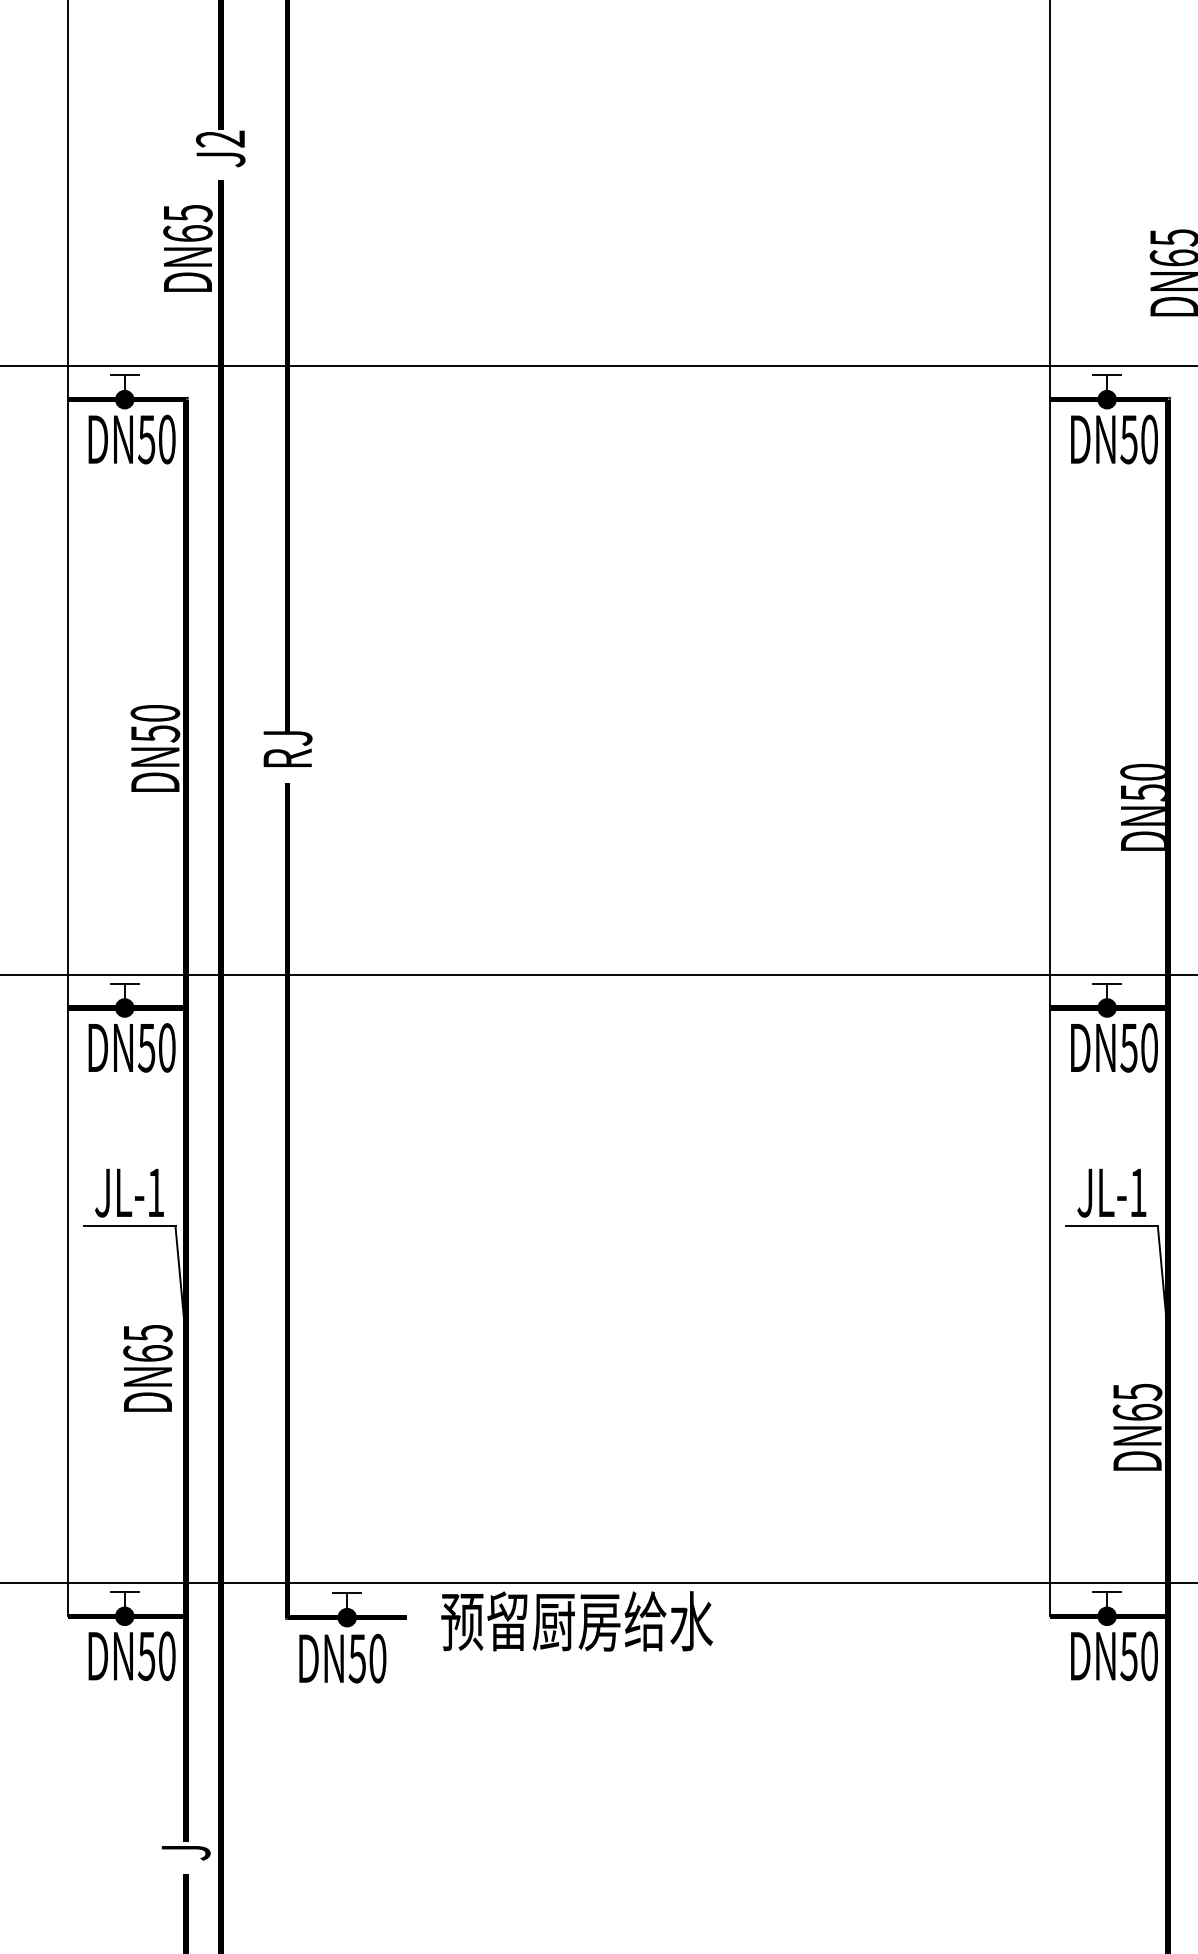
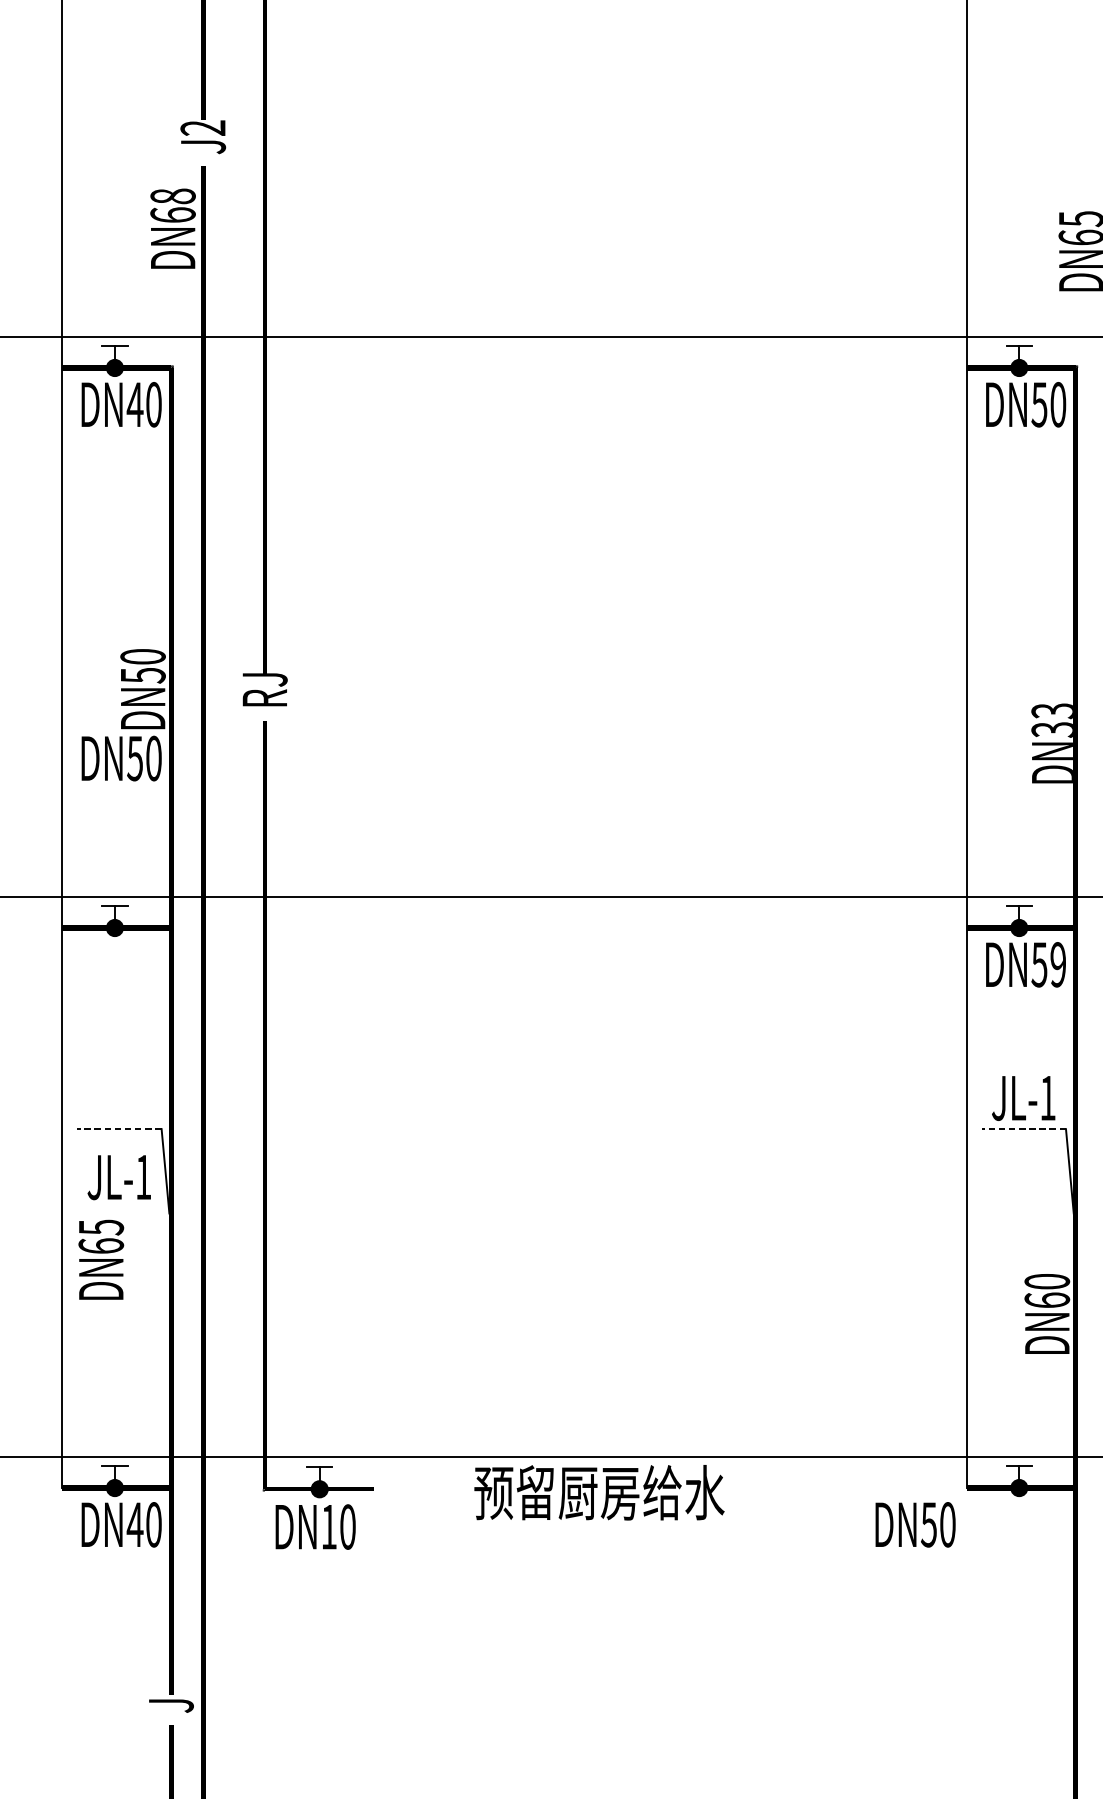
text: (187, 213) -> (172, 196), DN65 -> DN68
text: (146, 439) -> (134, 404), DN50 -> DN40
text: (1142, 782) -> (1051, 720), DN50 -> DN33
text: (131, 1047) -> (121, 758), moved
text: (1149, 1047) -> (1058, 964), DN50 -> DN59
text: (129, 1192) -> (119, 1177), moved
line: (129, 1226) -> (119, 1129), solid -> dashed
line: (1112, 1226) -> (1024, 1129), solid -> dashed
text: (147, 1368) -> (100, 1259), moved
text: (1137, 1392) -> (1047, 1282), DN65 -> DN60
text: (576, 1621) -> (598, 1492), moved
text: (146, 1656) -> (134, 1525), DN50 -> DN40
text: (1114, 1656) -> (915, 1525), moved
text: (356, 1658) -> (328, 1526), DN50 -> DN10

